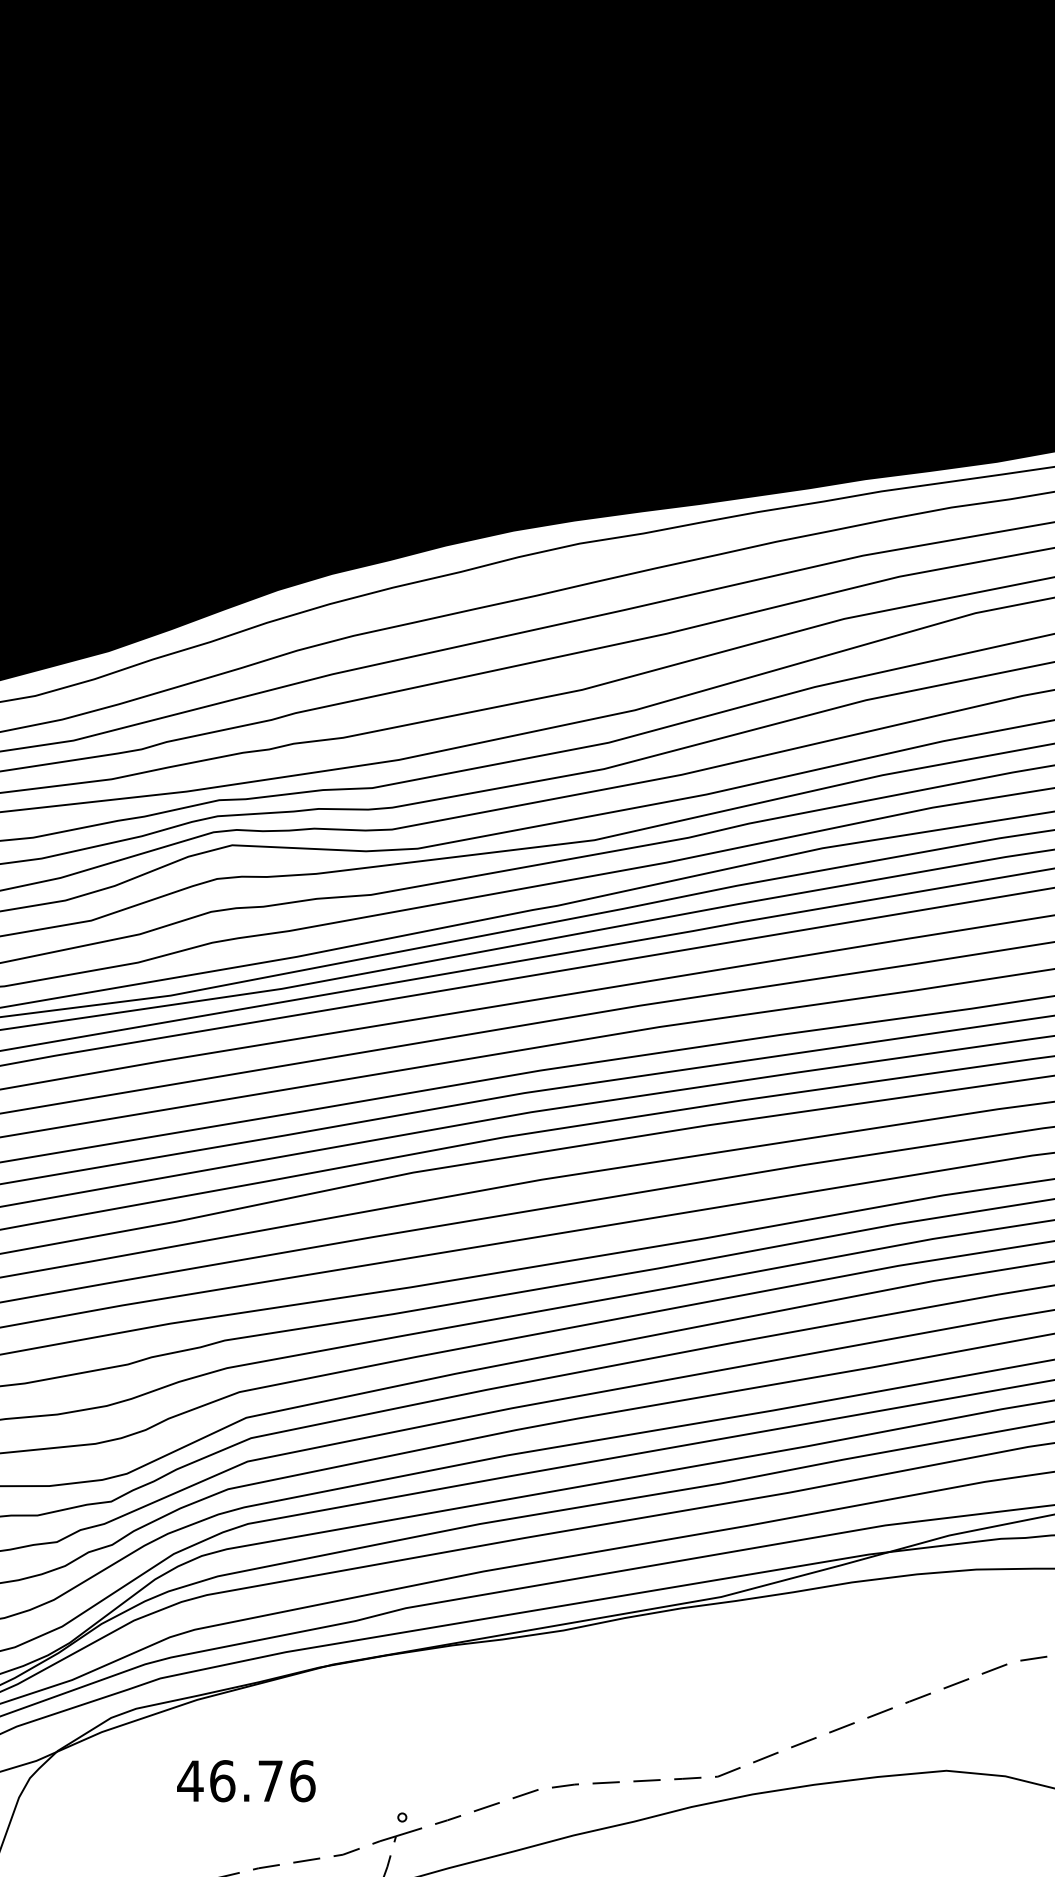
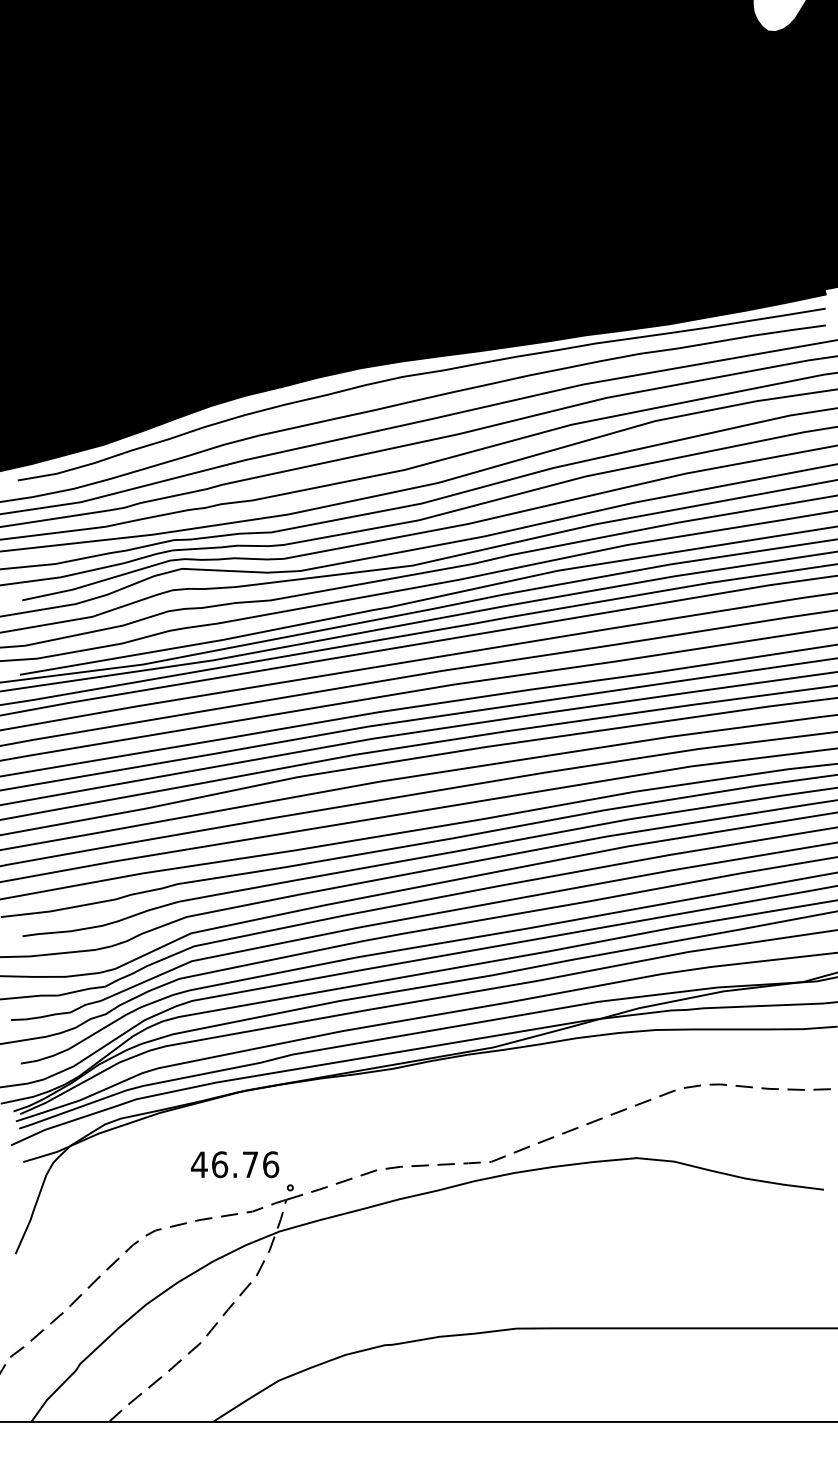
text: (247, 1780) -> (235, 1164), moved

